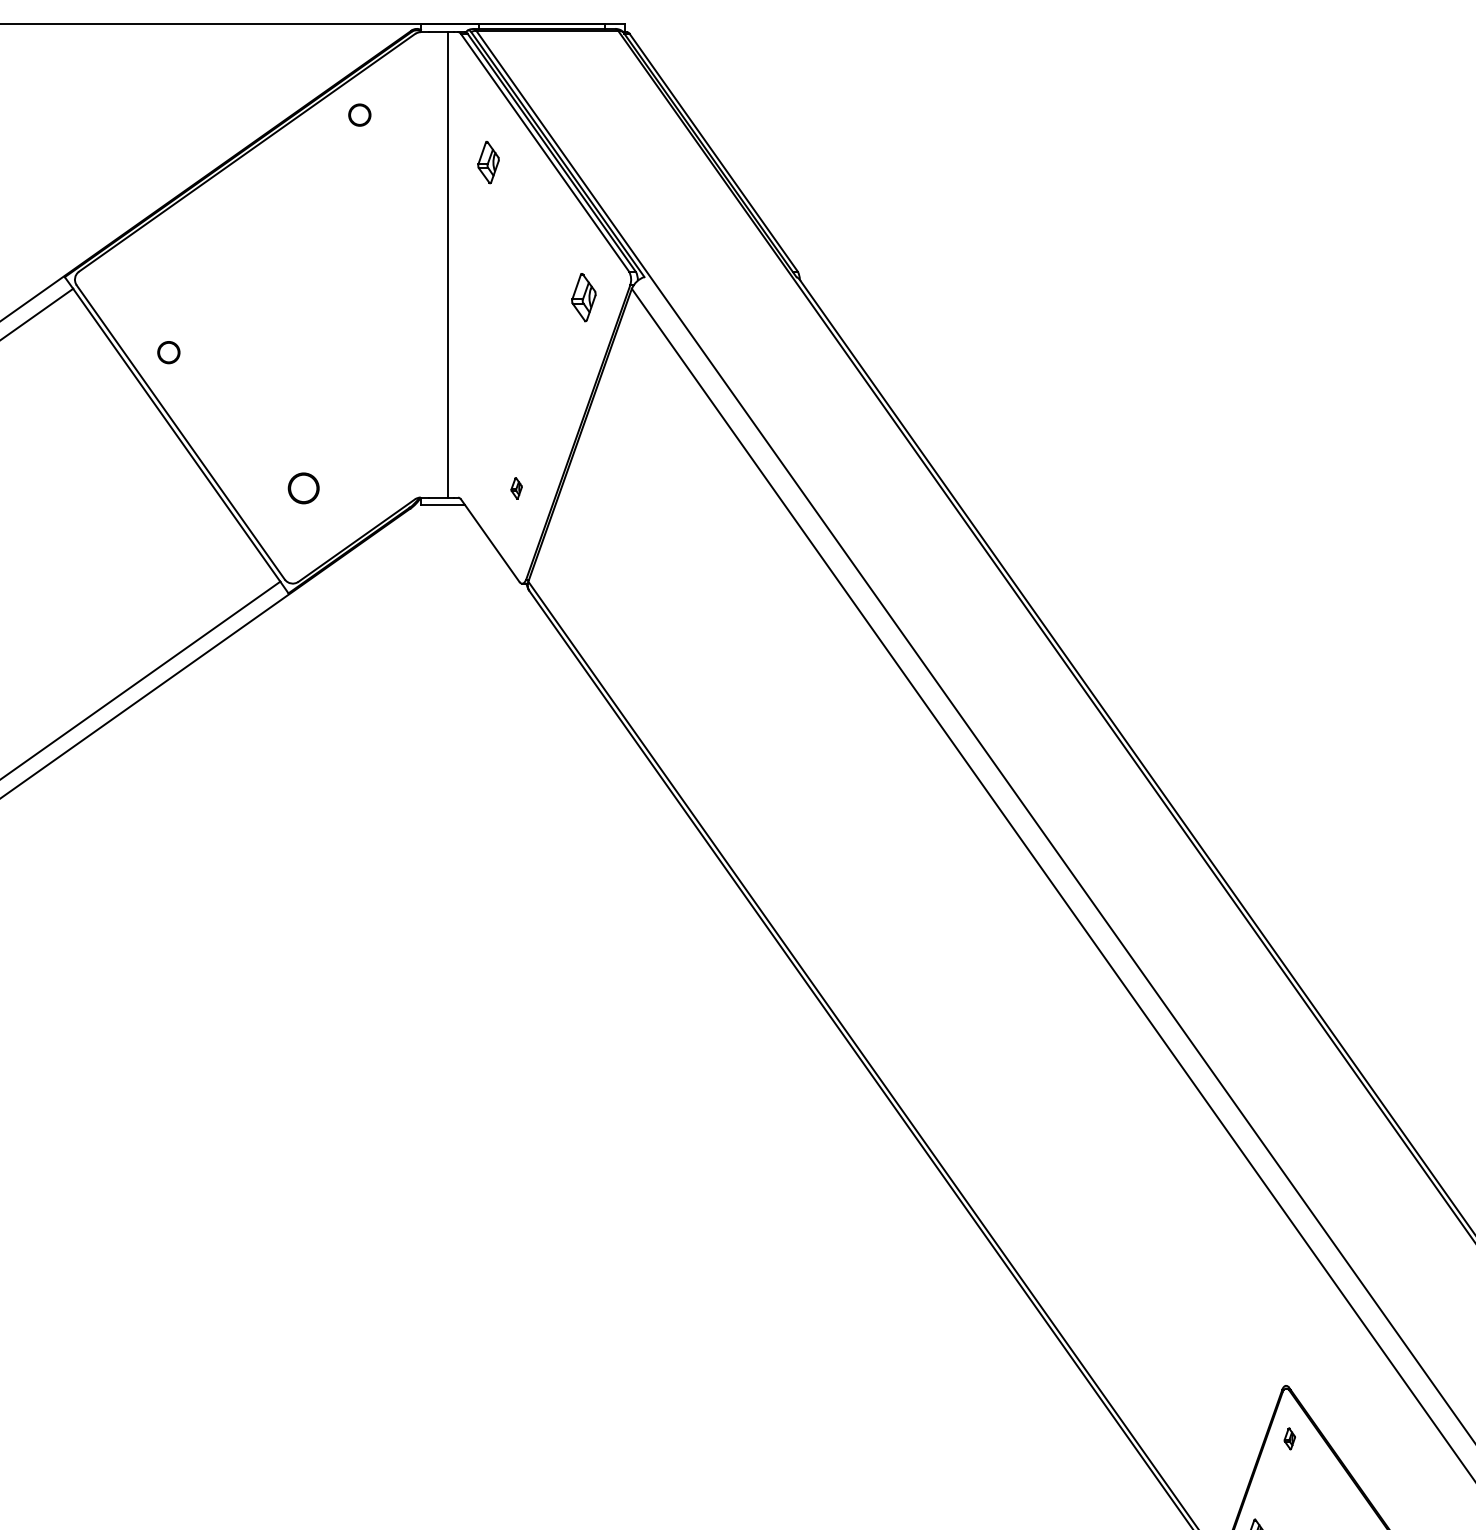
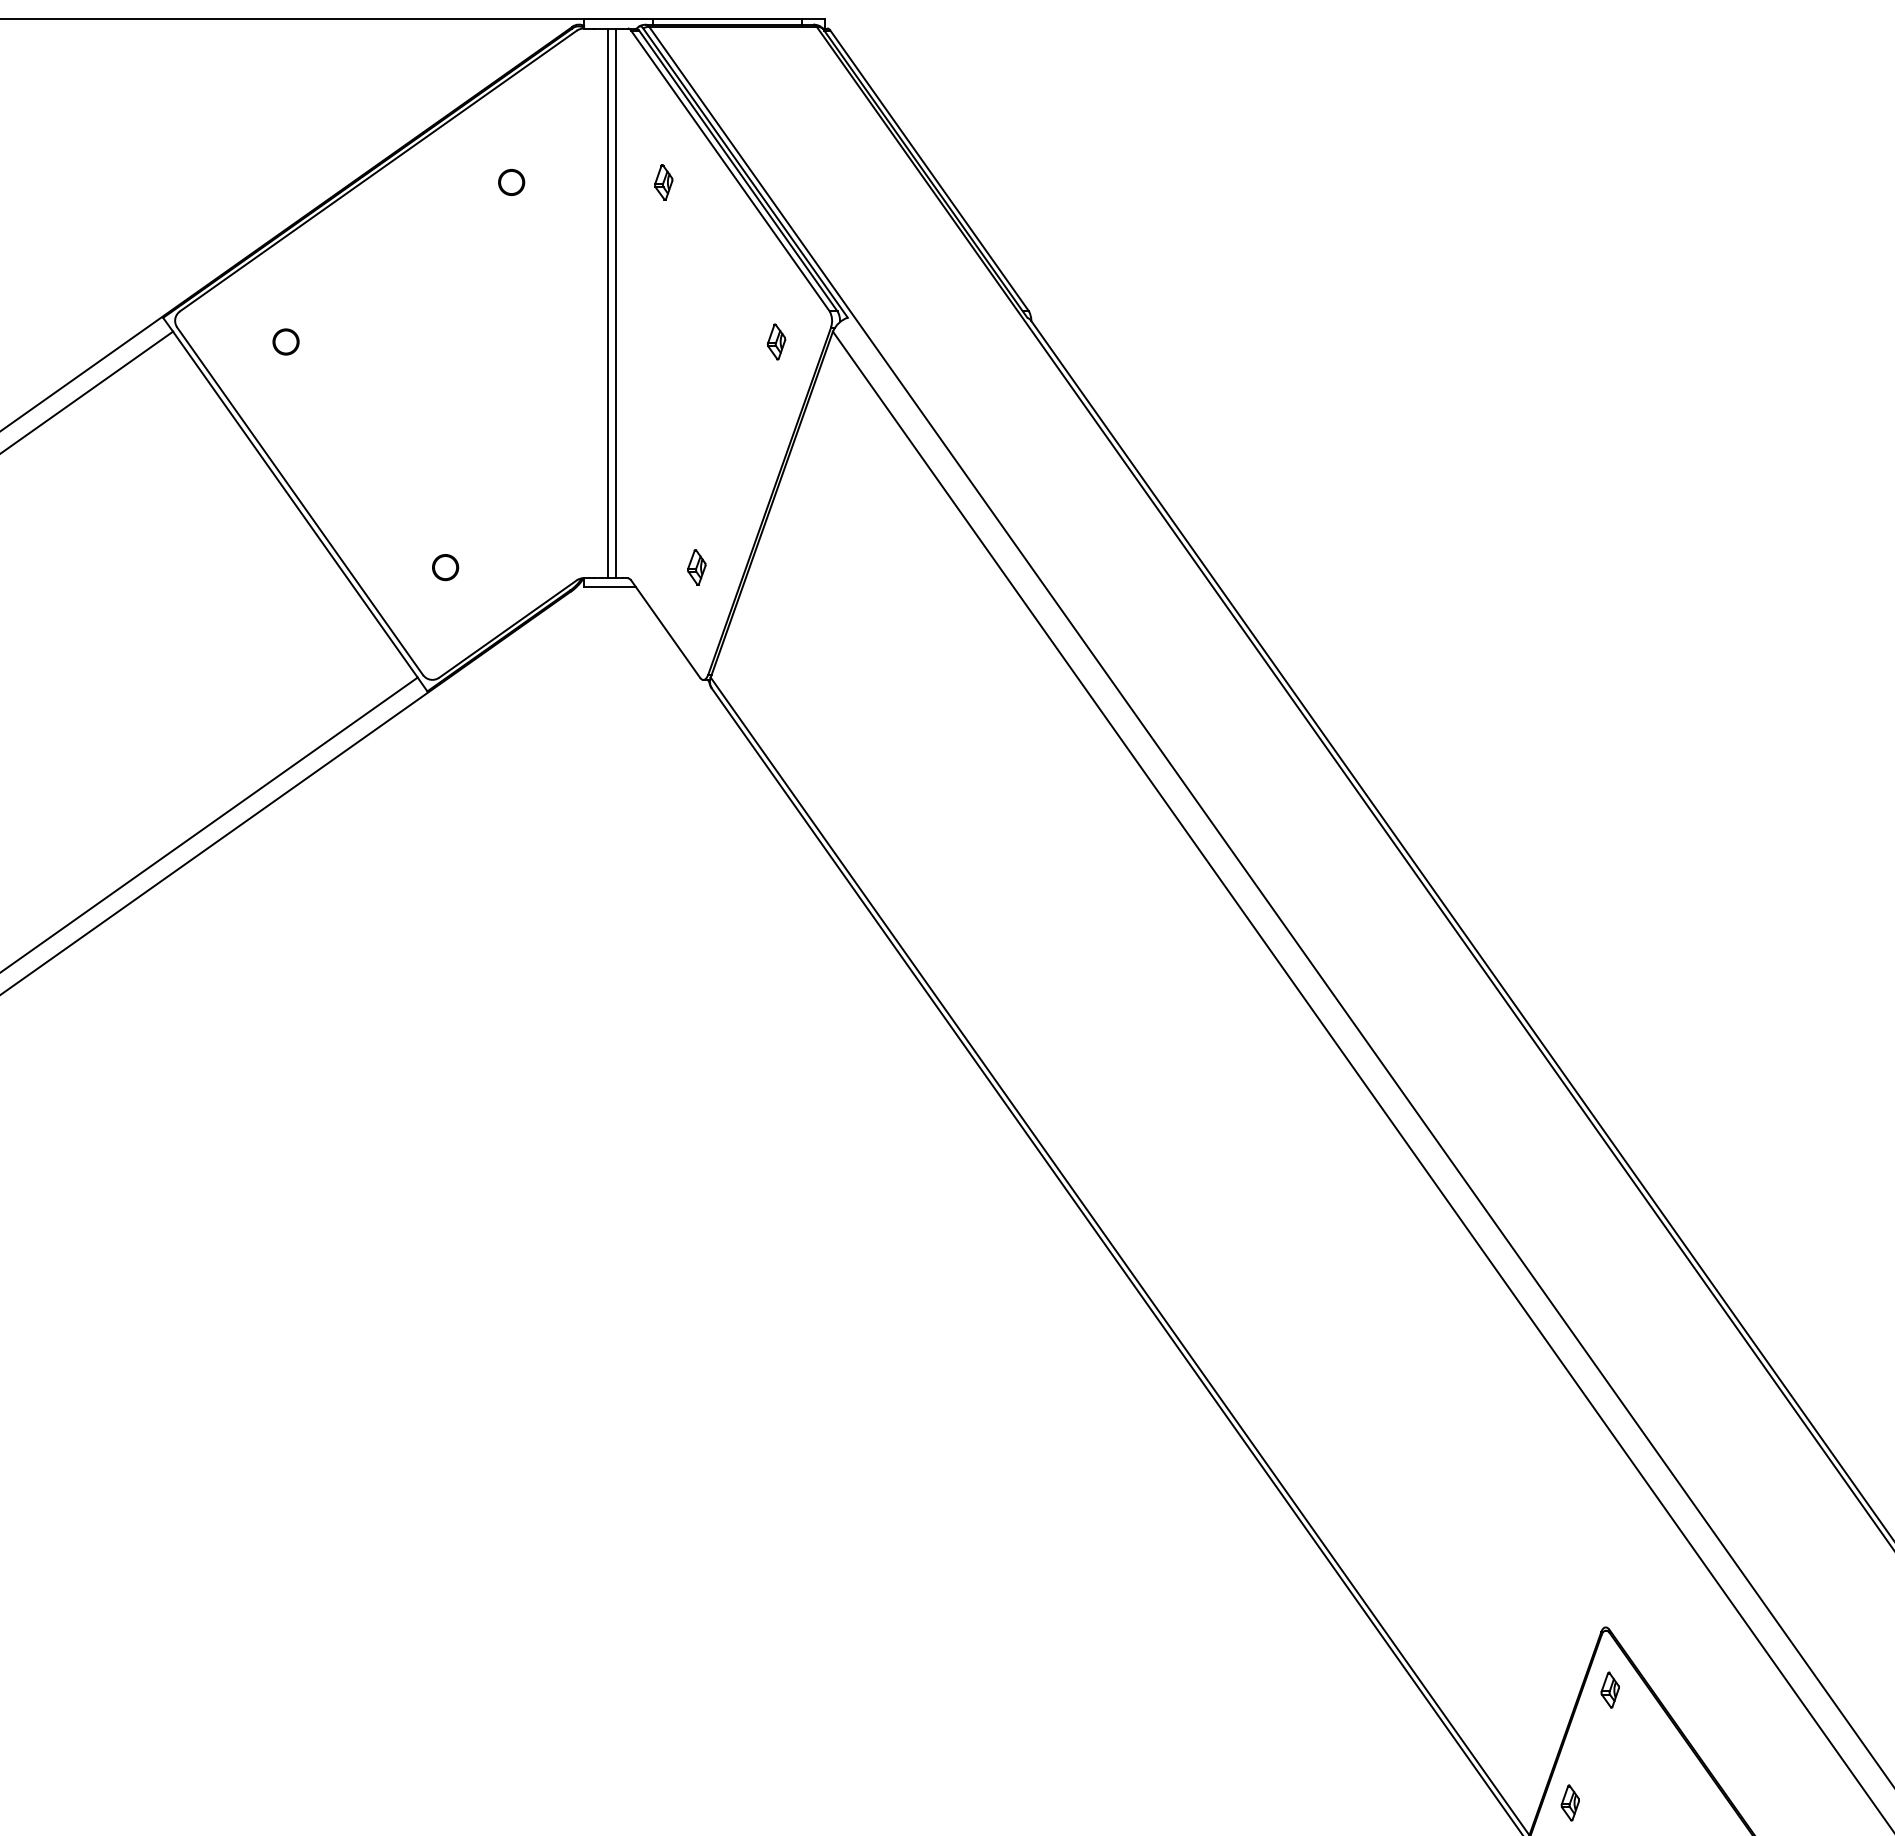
circle: (359, 115) -> (511, 182), moved
part: (488, 162) -> (663, 182), size x0.71
line: (440, 264) -> (607, 303), added
part: (584, 297) -> (776, 341), size x0.62
circle: (168, 352) -> (285, 341), moved
part: (303, 488) -> (445, 567), size x0.71
part: (516, 488) -> (696, 567), size x1.43
part: (1289, 1438) -> (1609, 1689), size x1.43

